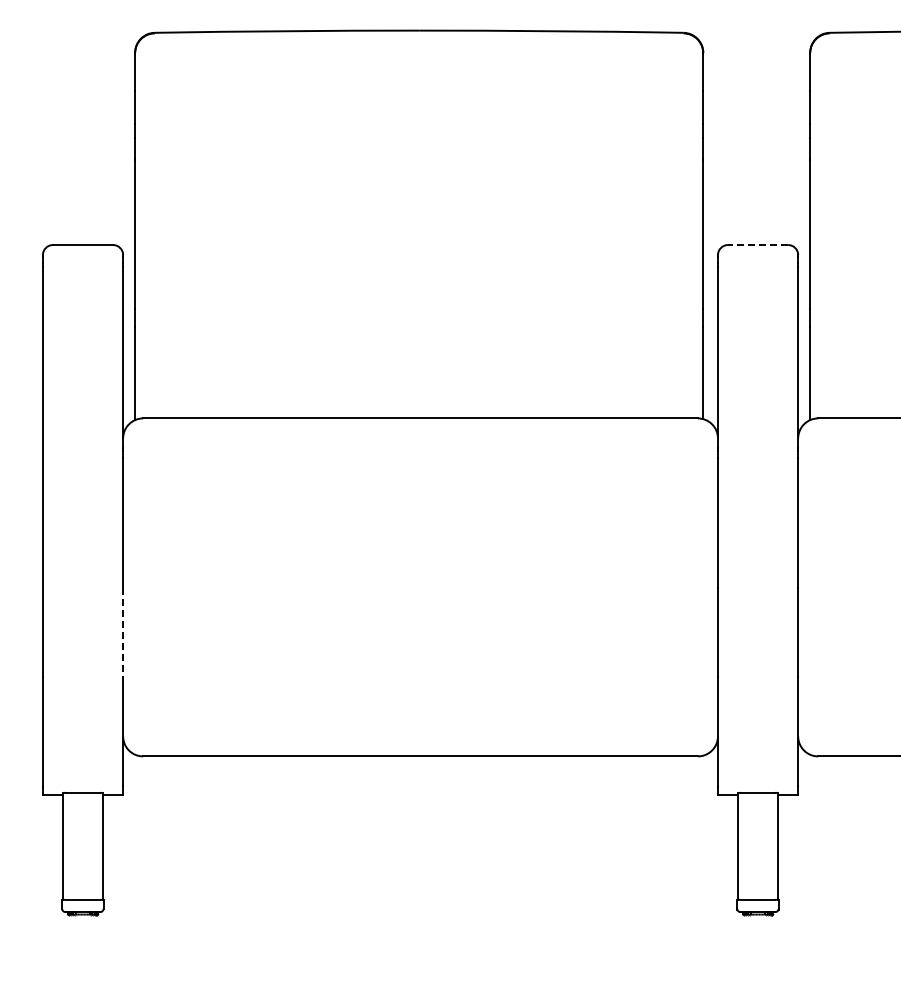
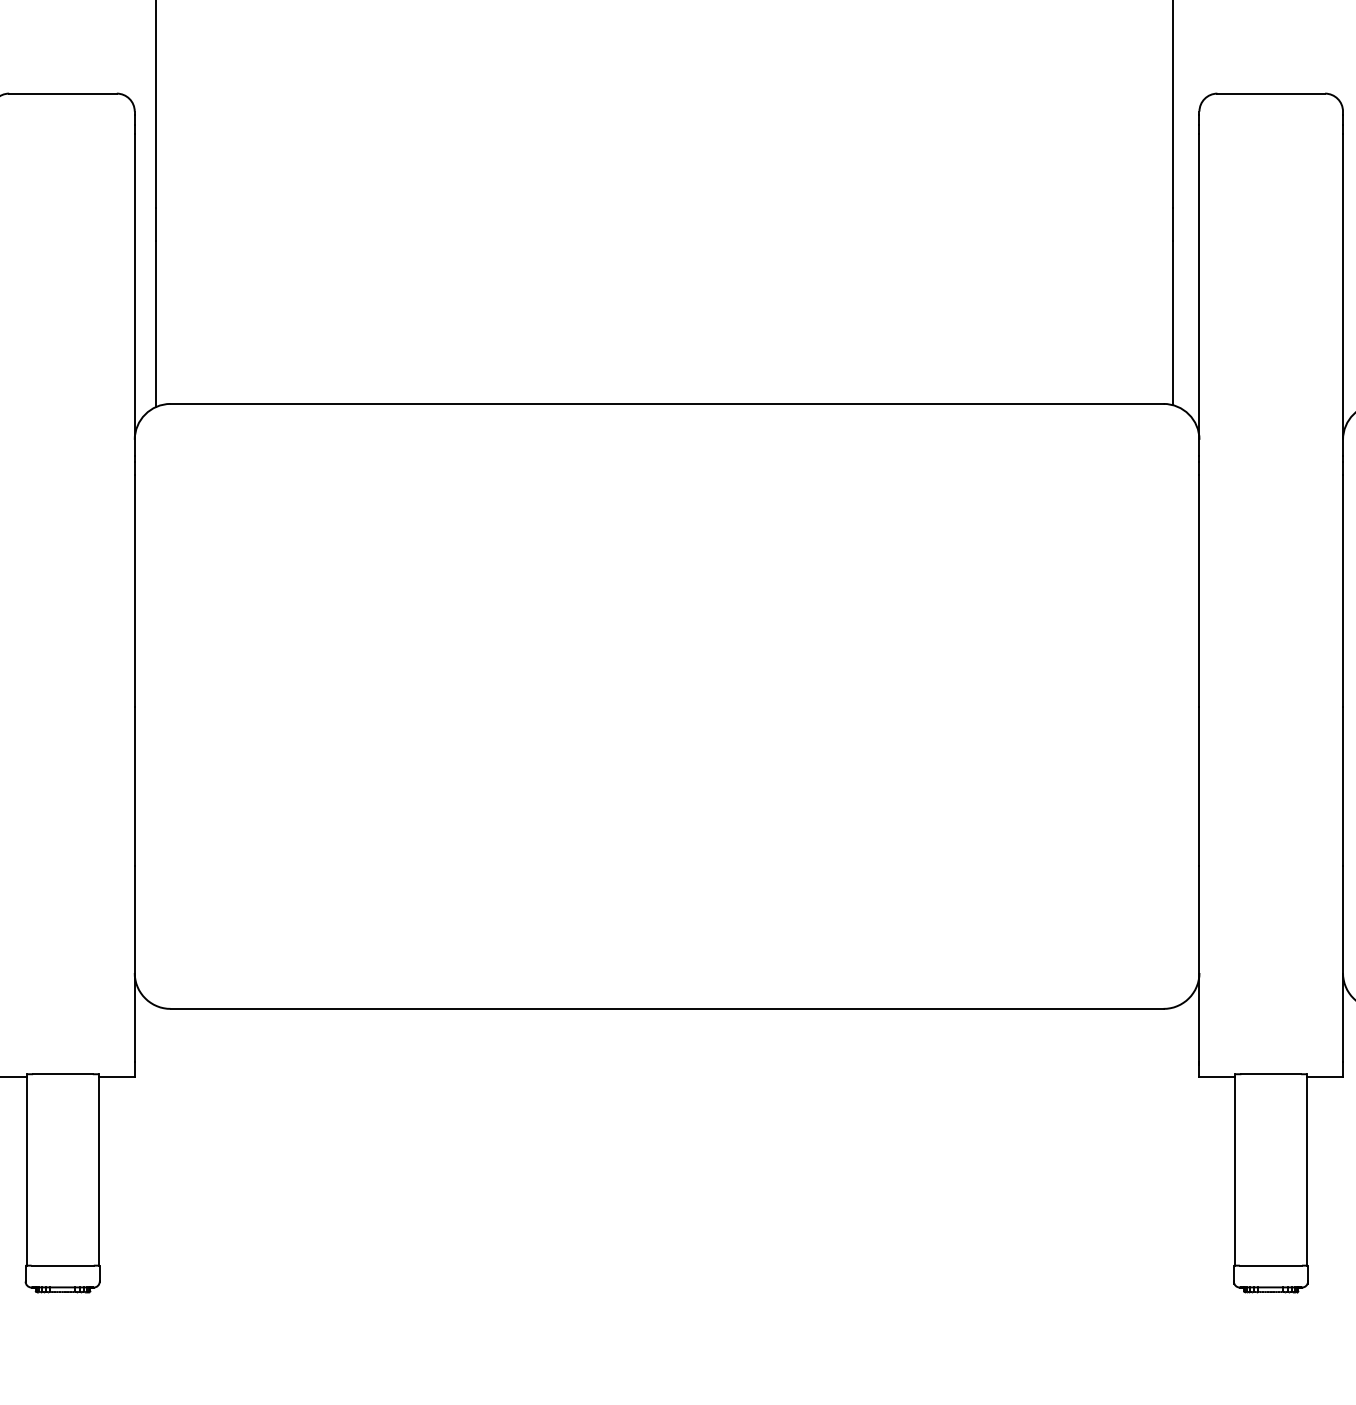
line: (757, 245) -> (1270, 94), dashed -> solid
line: (123, 632) -> (135, 787), dashed -> solid

